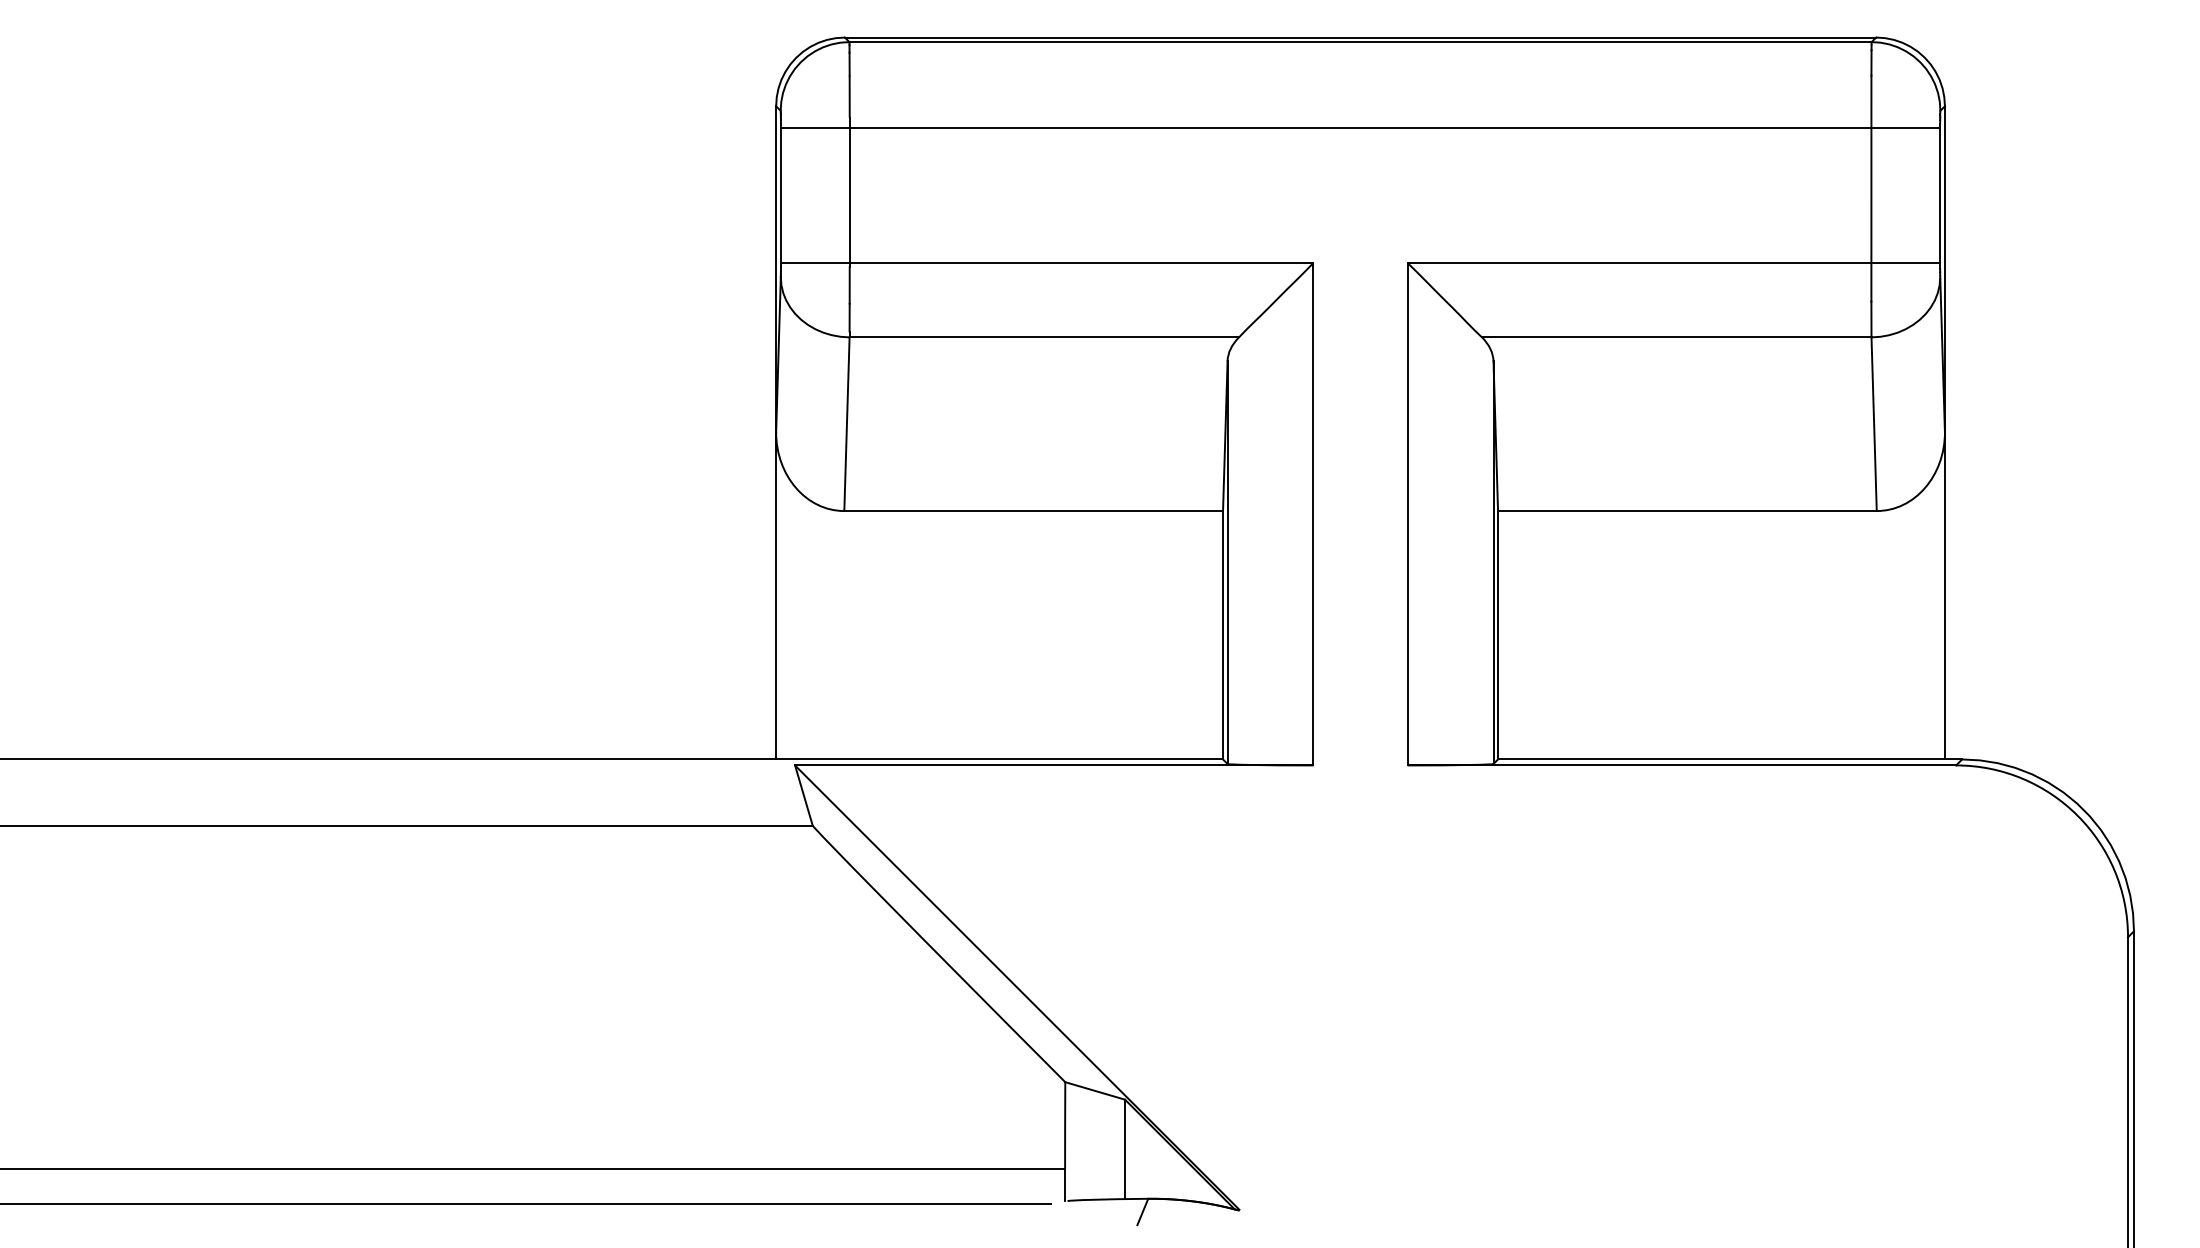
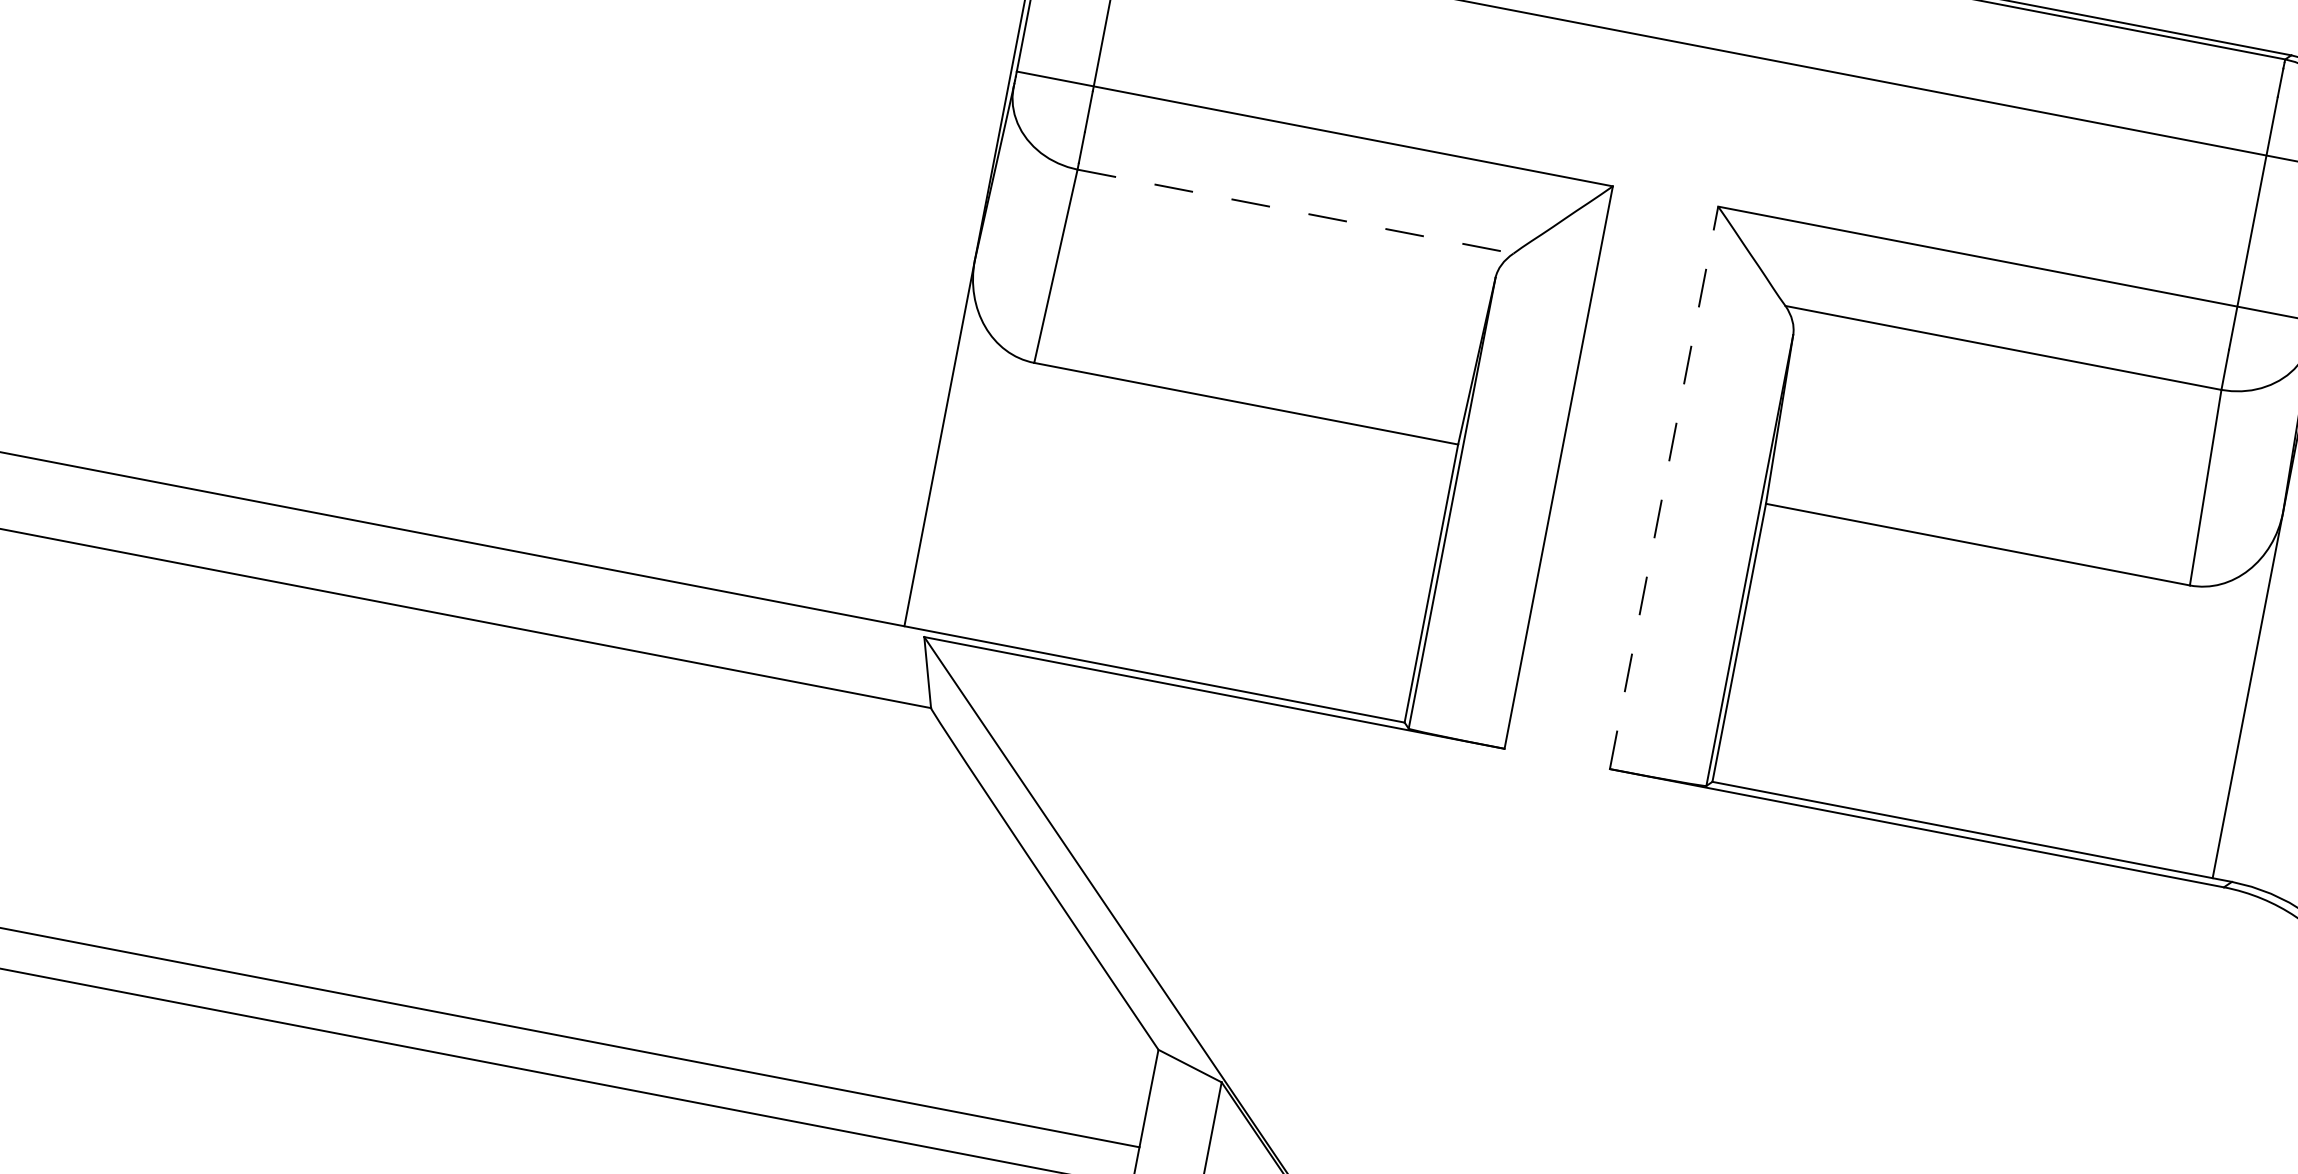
line: (1044, 337) -> (1295, 211), solid -> dashed
line: (1407, 513) -> (1664, 487), solid -> dashed

